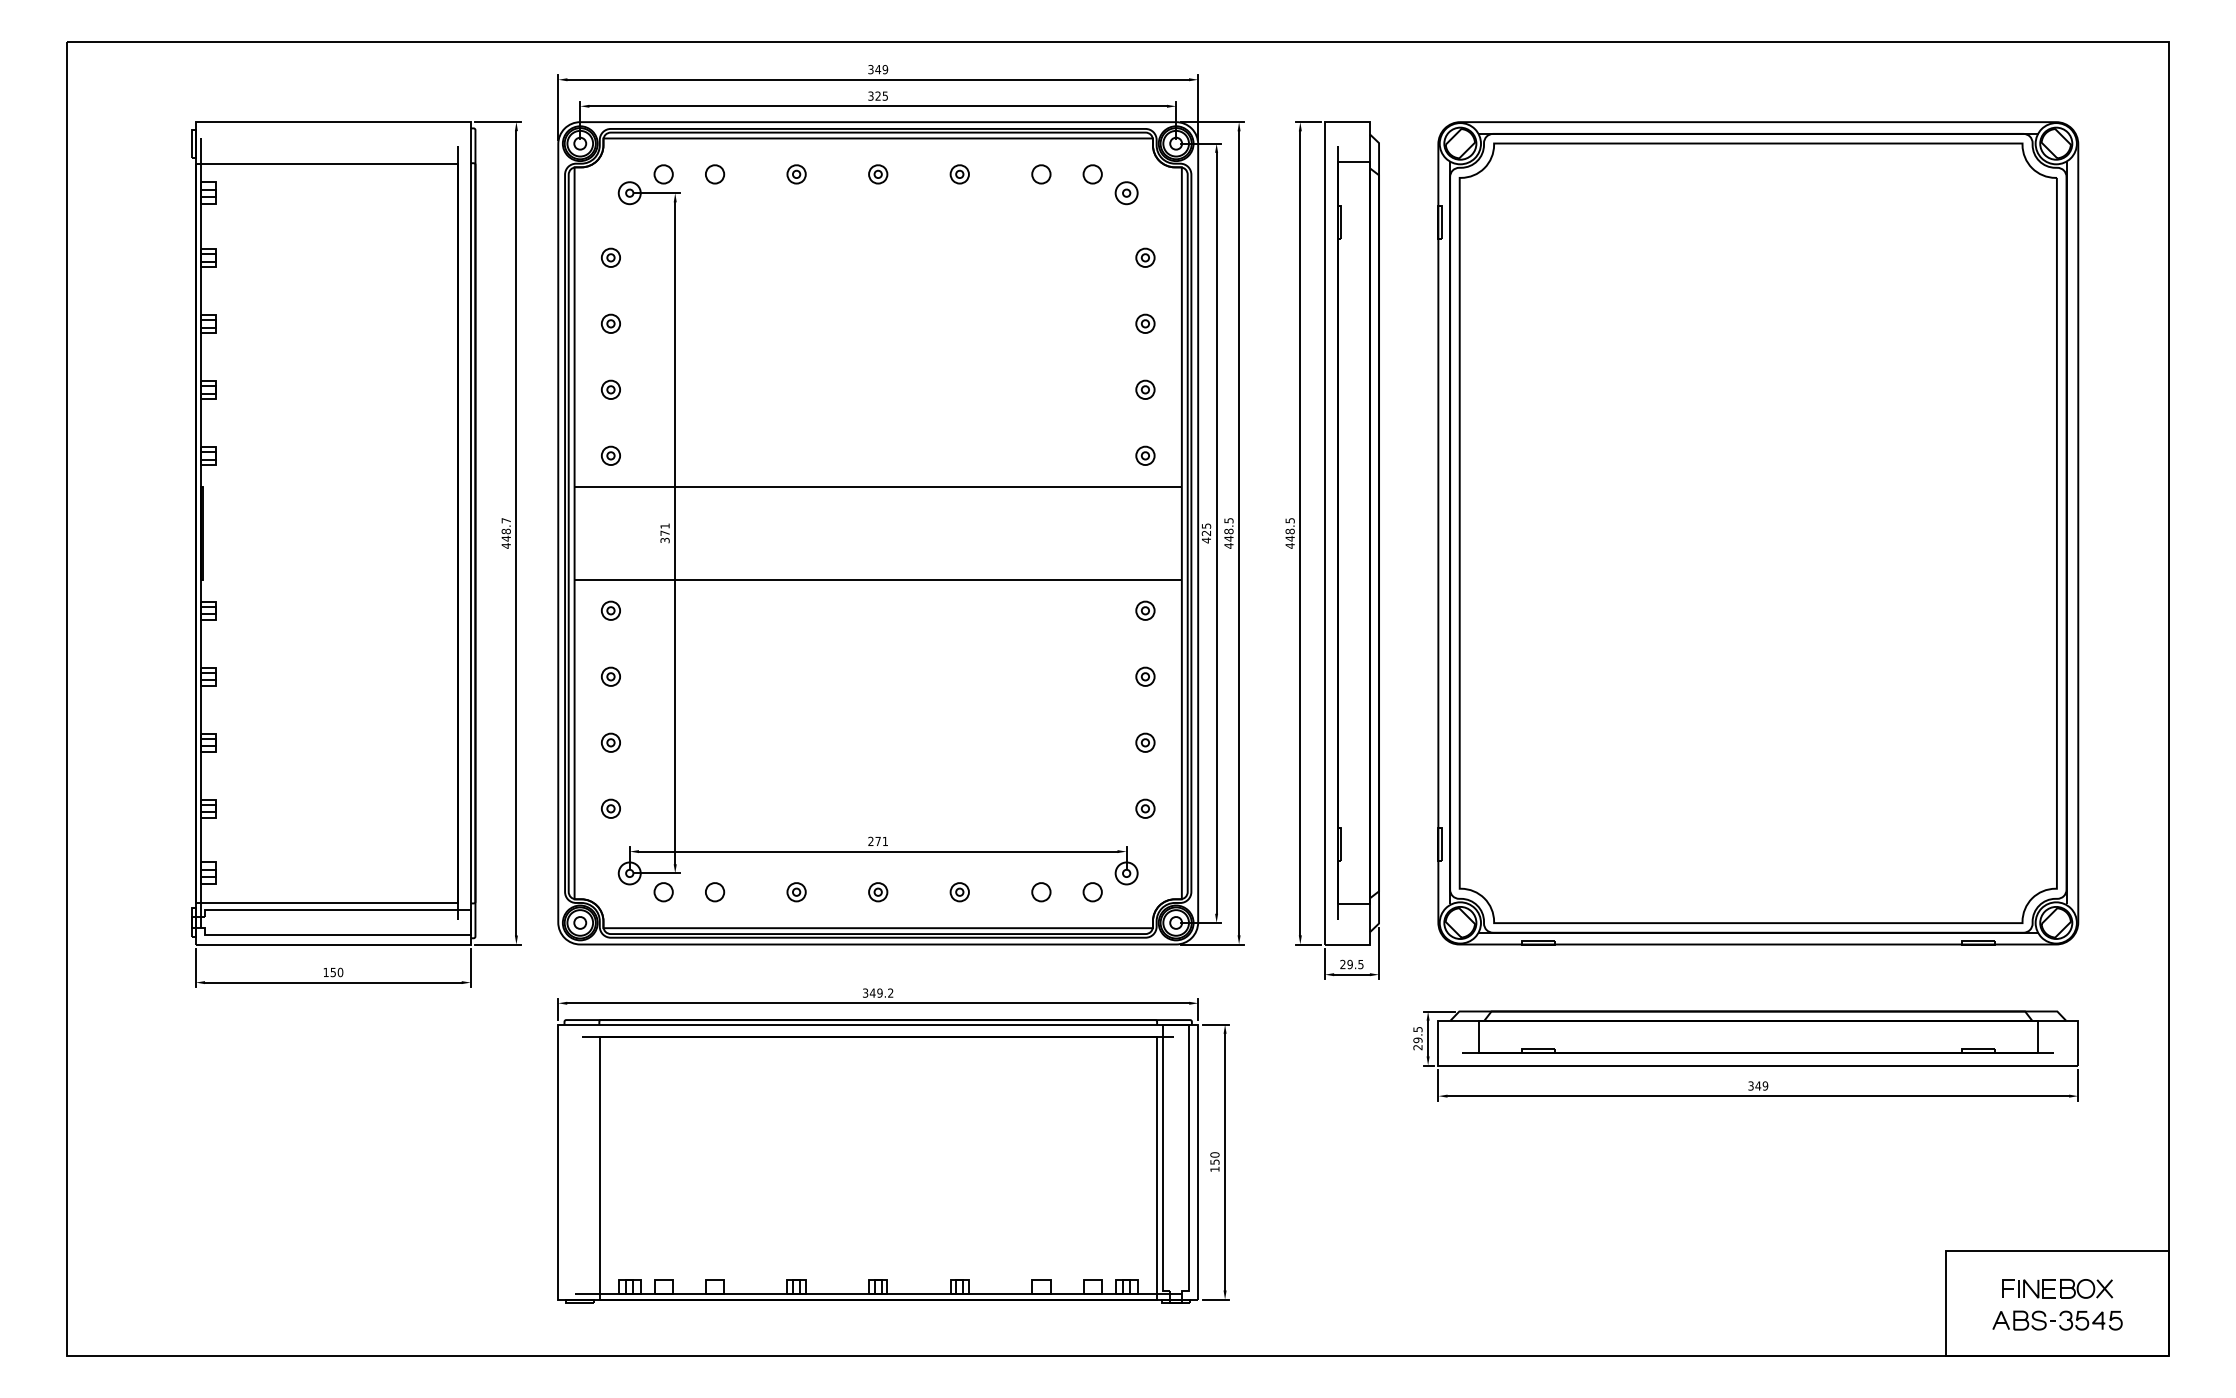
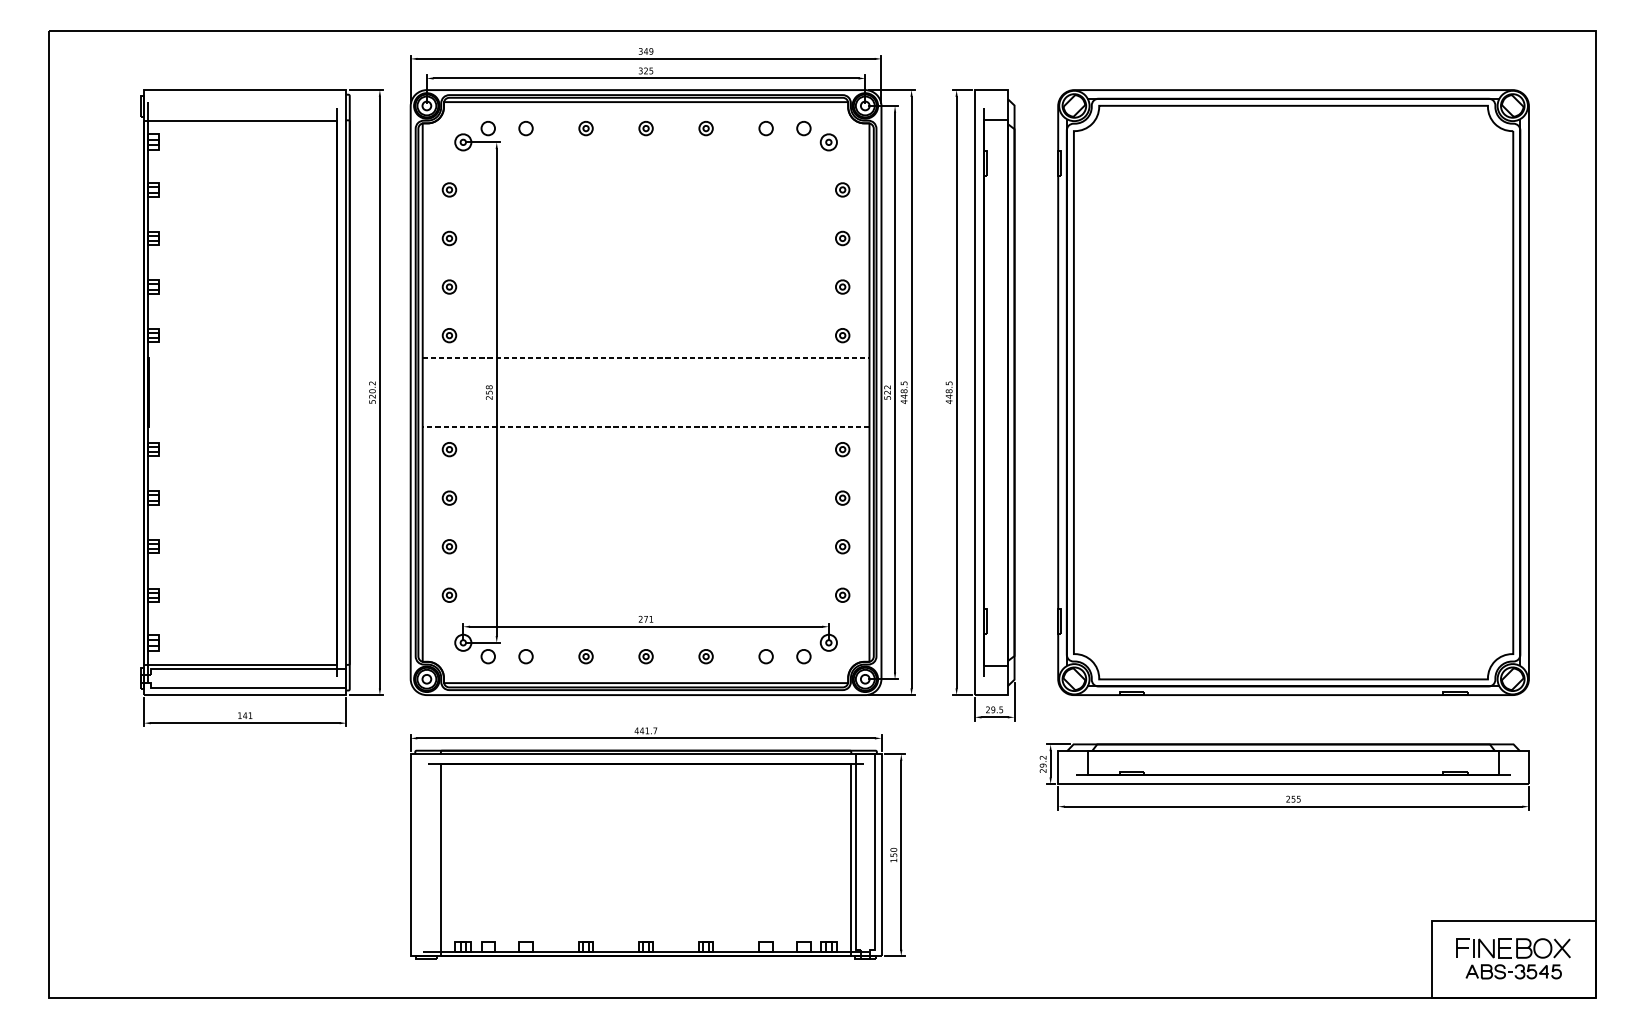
line: (878, 486) -> (646, 358), solid -> dashed
text: (505, 533) -> (371, 392), 448.7 -> 520.2
text: (664, 533) -> (488, 392), 371 -> 258
text: (1206, 533) -> (887, 392), 425 -> 522
line: (878, 580) -> (646, 427), solid -> dashed
text: (336, 972) -> (247, 715), 150 -> 141
text: (877, 992) -> (645, 730), 349.2 -> 441.7
text: (1417, 1029) -> (1042, 757), 29.5 -> 29.2
text: (1758, 1085) -> (1293, 798), 349 -> 255
part: (2057, 1288) -> (1513, 948), size x1.4

